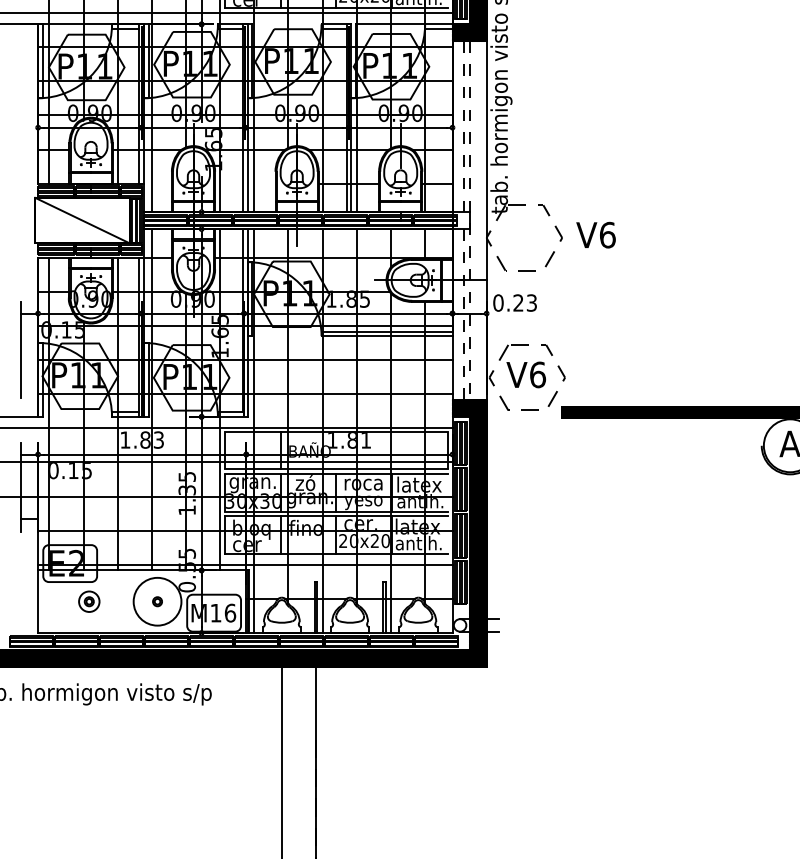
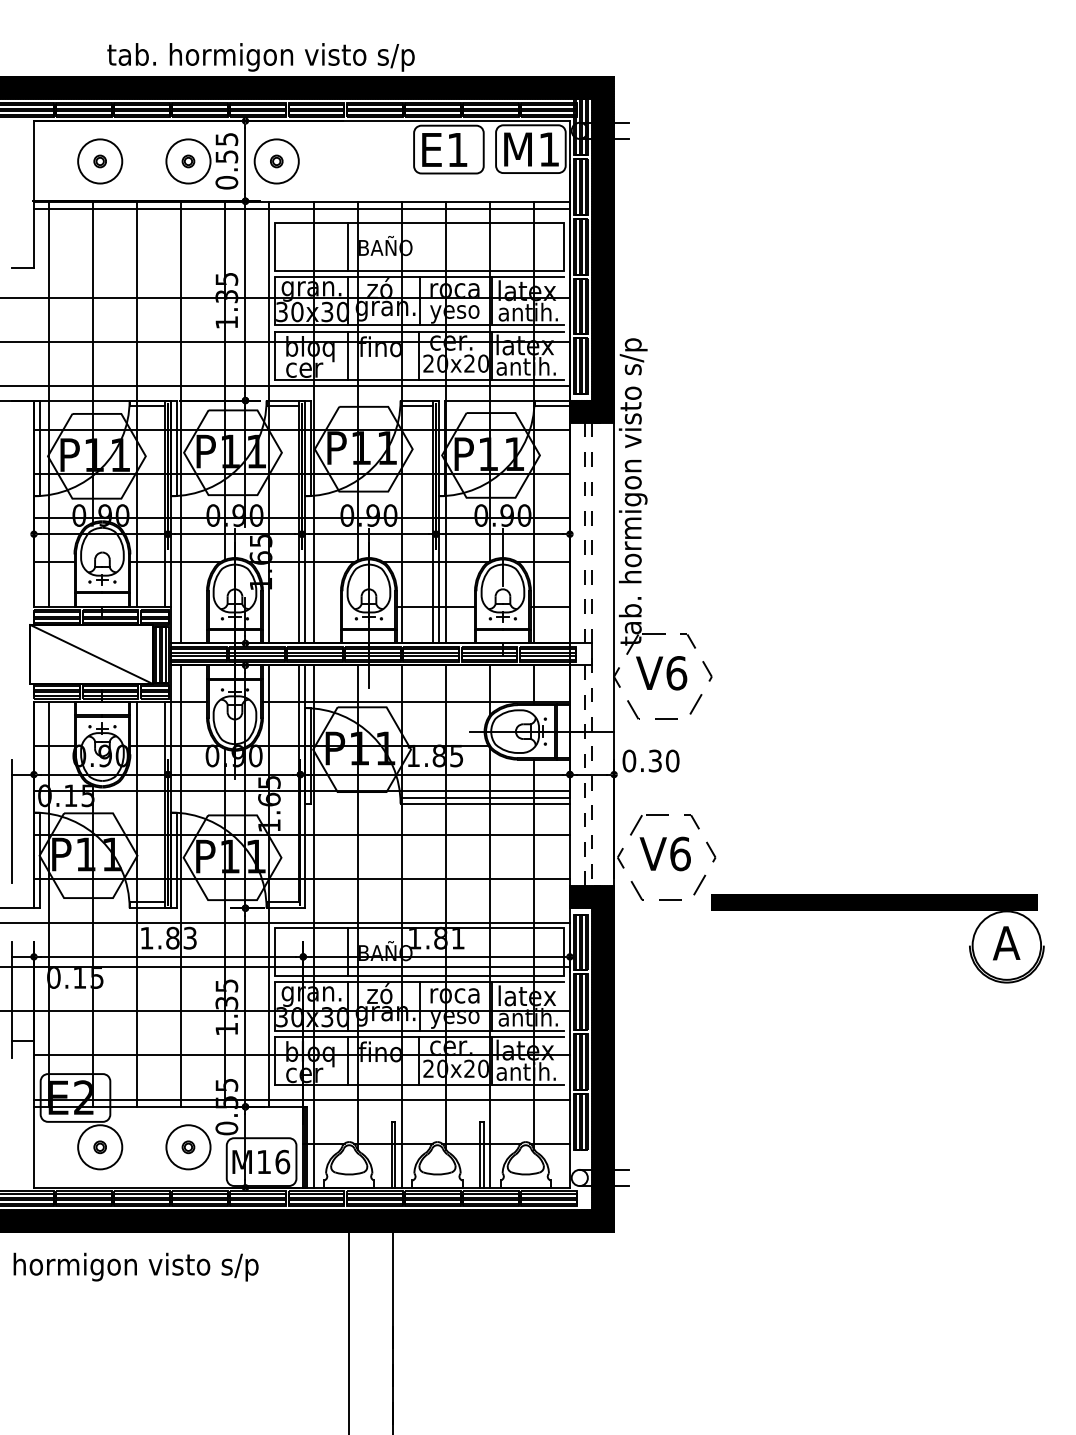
text: (595, 235) -> (661, 673), moved
text: (524, 302) -> (663, 760), 0.23 -> 0.30
circle: (89, 601) -> (100, 1147), size x1.67
circle: (157, 601) -> (188, 1147), size x0.71

